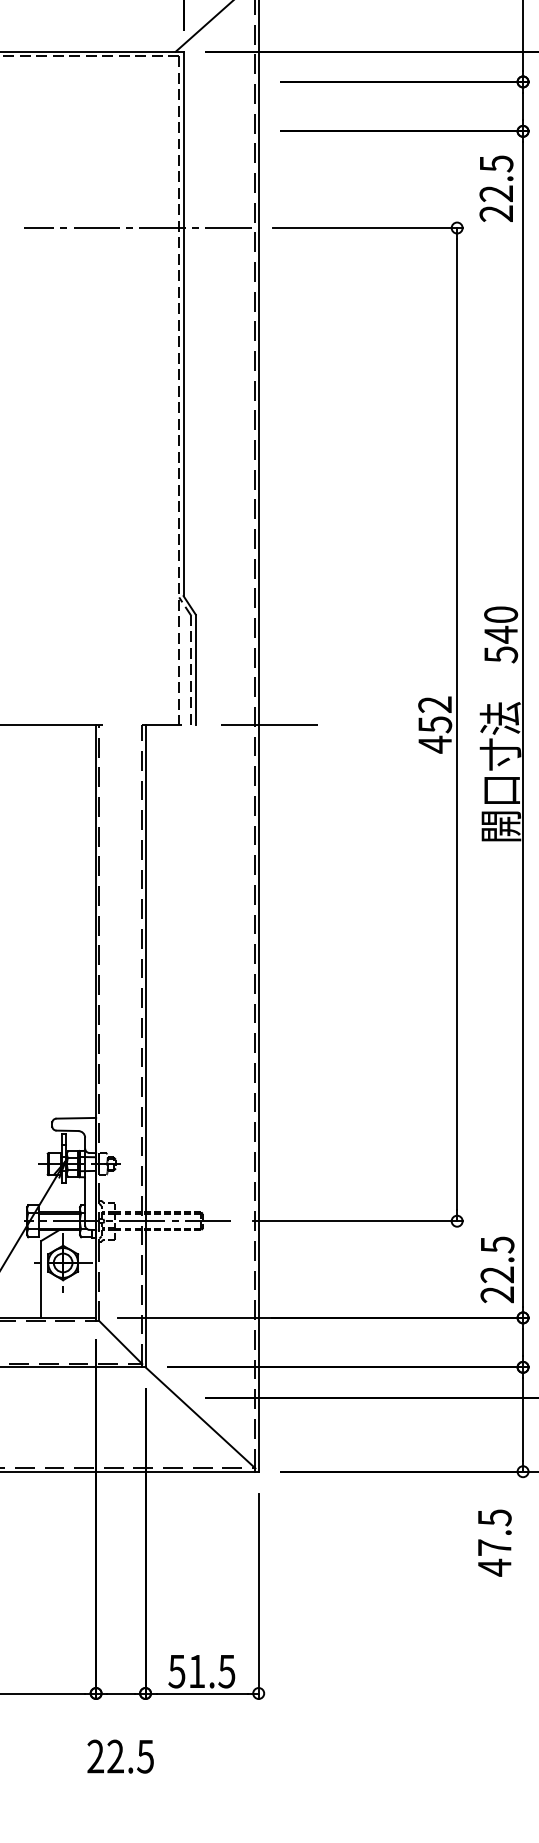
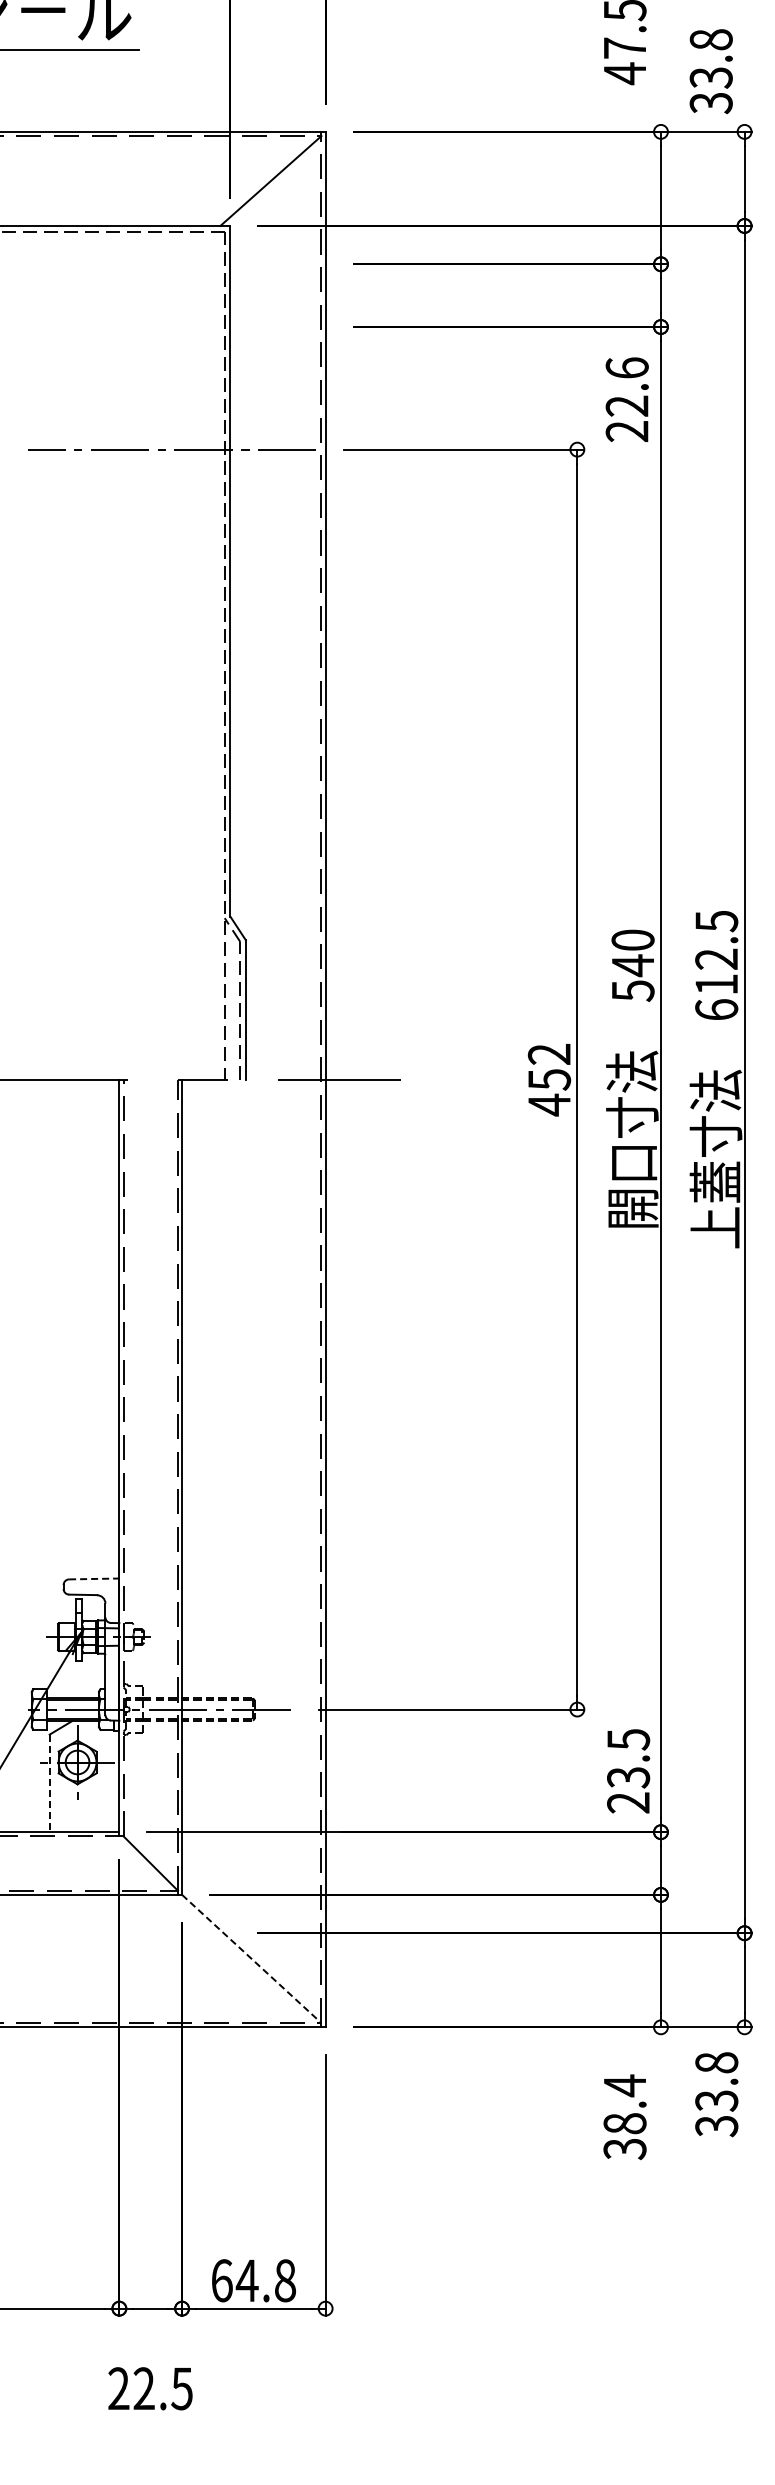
text: (495, 164) -> (626, 368), 22.5 -> 22.6
line: (76, 1117) -> (94, 1578), solid -> dashed
text: (497, 1274) -> (628, 1777), 22.5 -> 23.5
line: (41, 1279) -> (49, 1783), solid -> dashed
line: (200, 1418) -> (251, 1959), solid -> dashed
text: (494, 1542) -> (624, 2117), 47.5 -> 38.4
text: (201, 1671) -> (253, 2280), 51.5 -> 64.8

